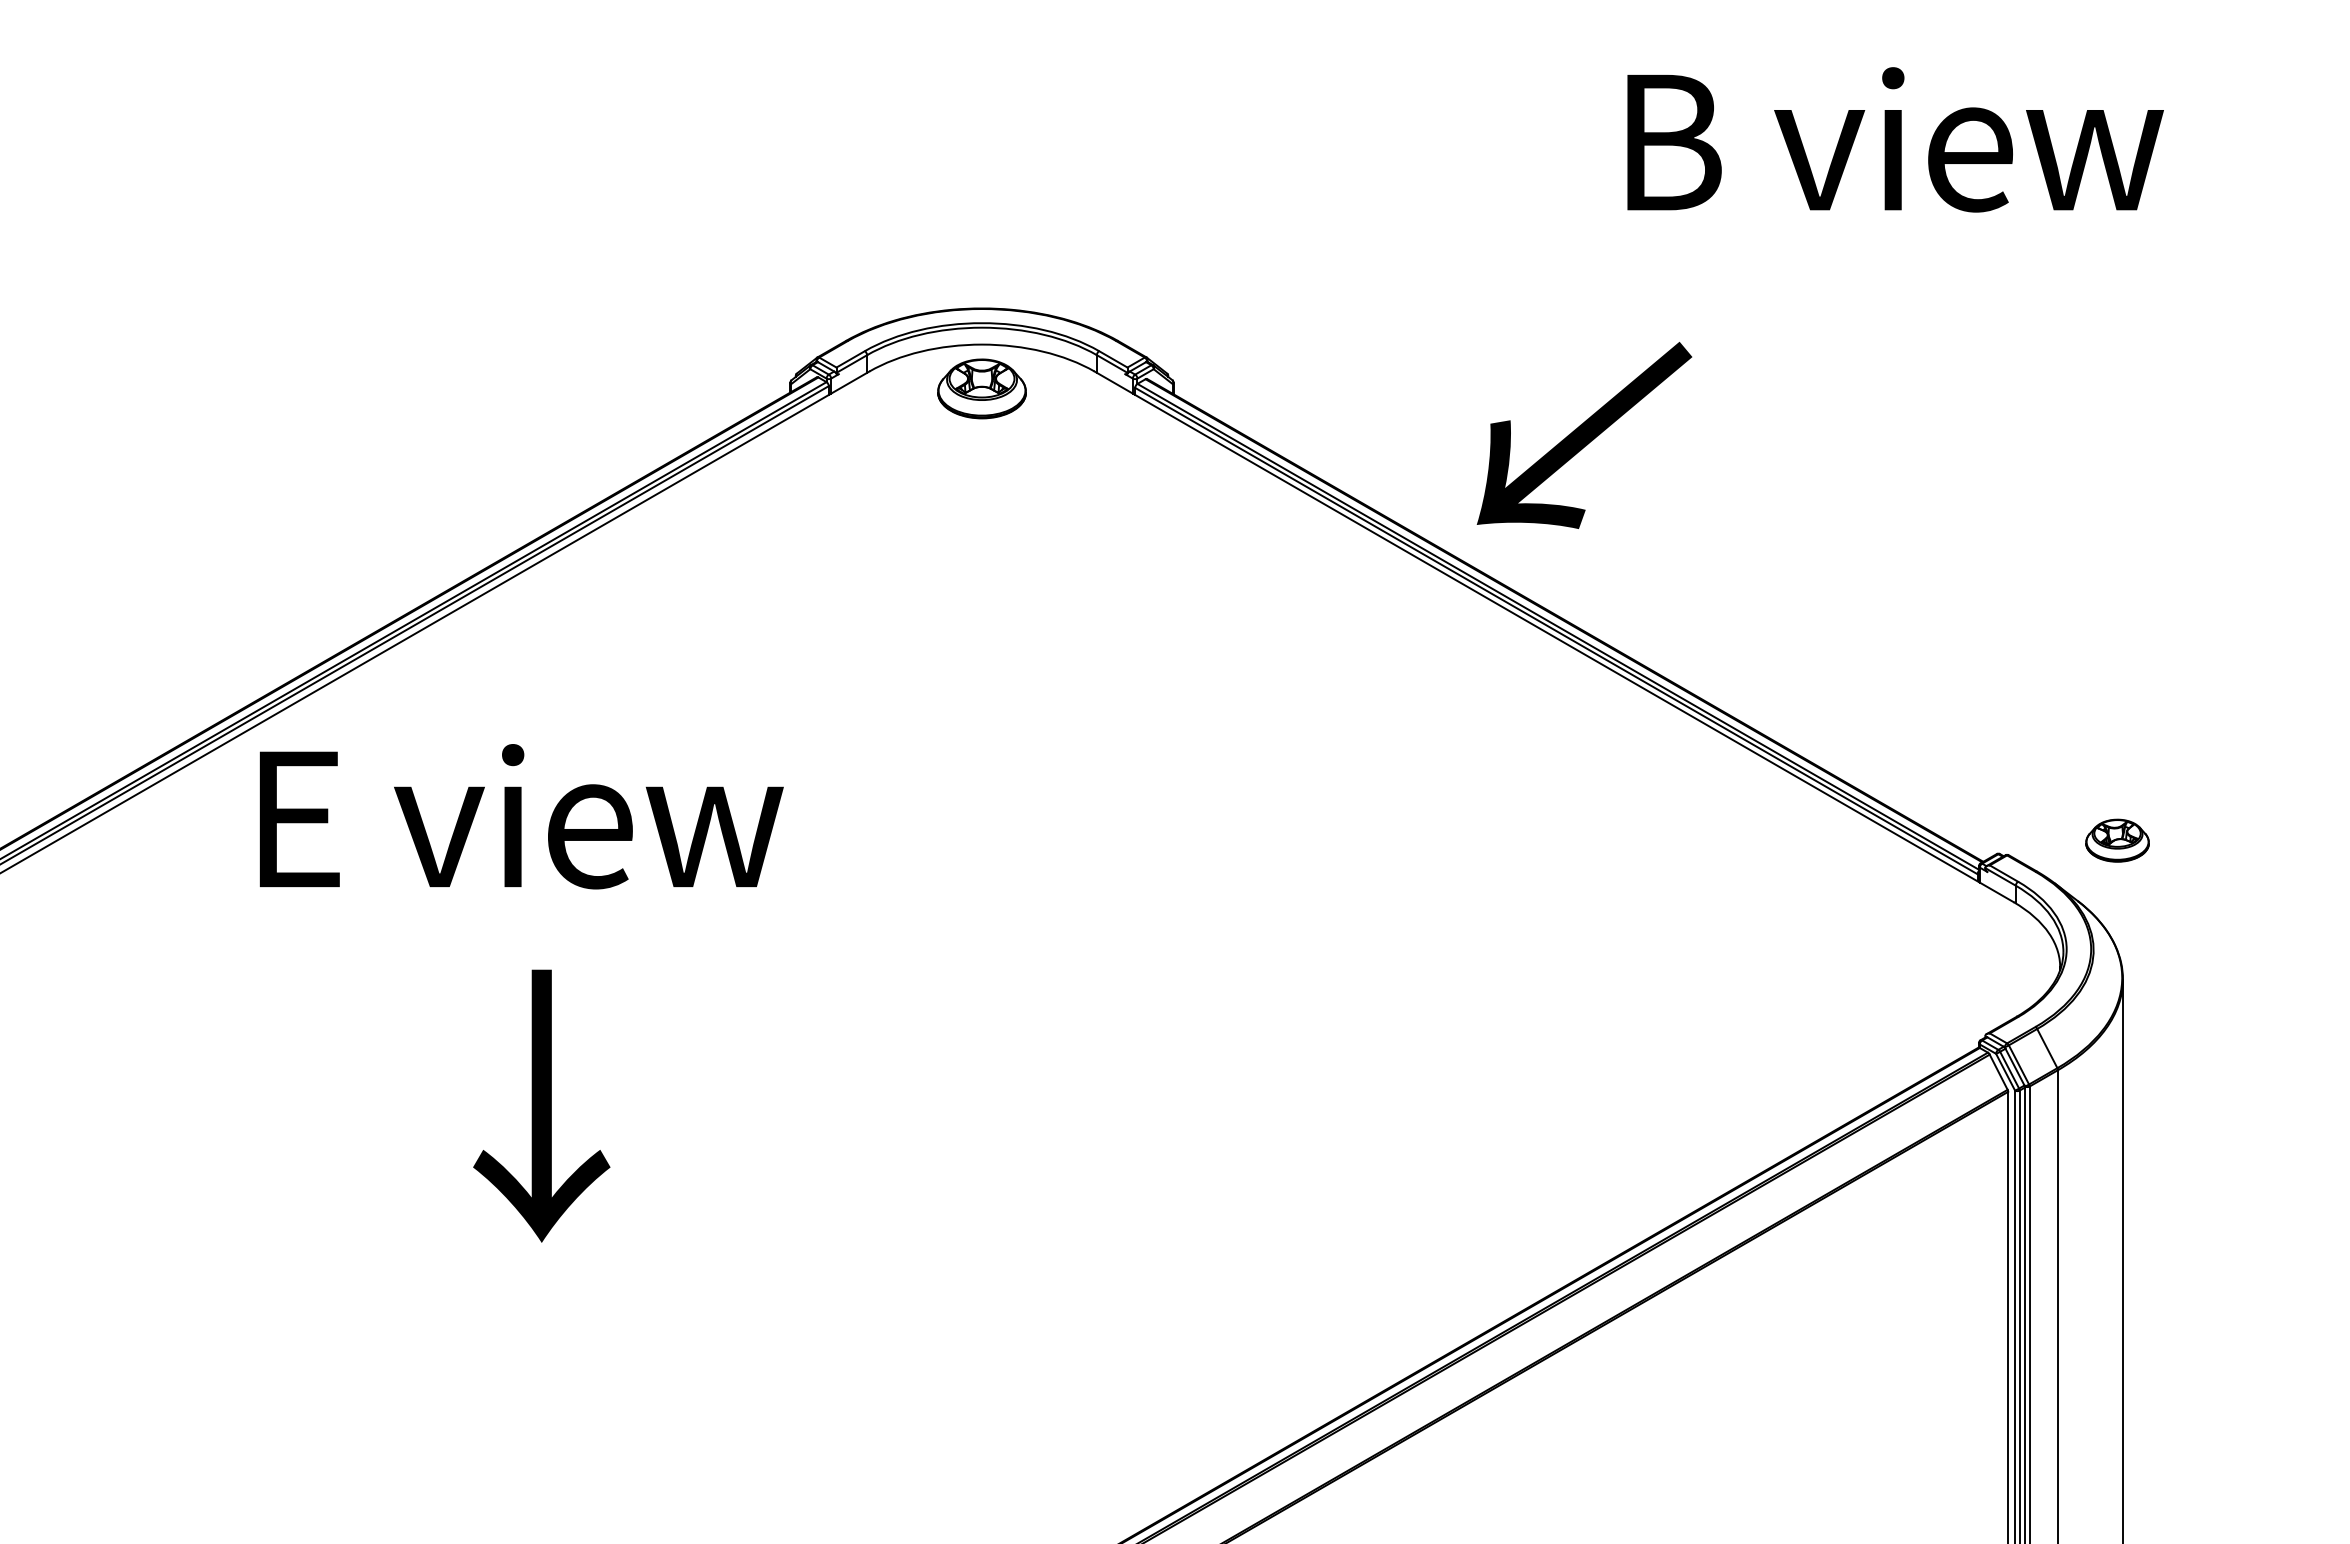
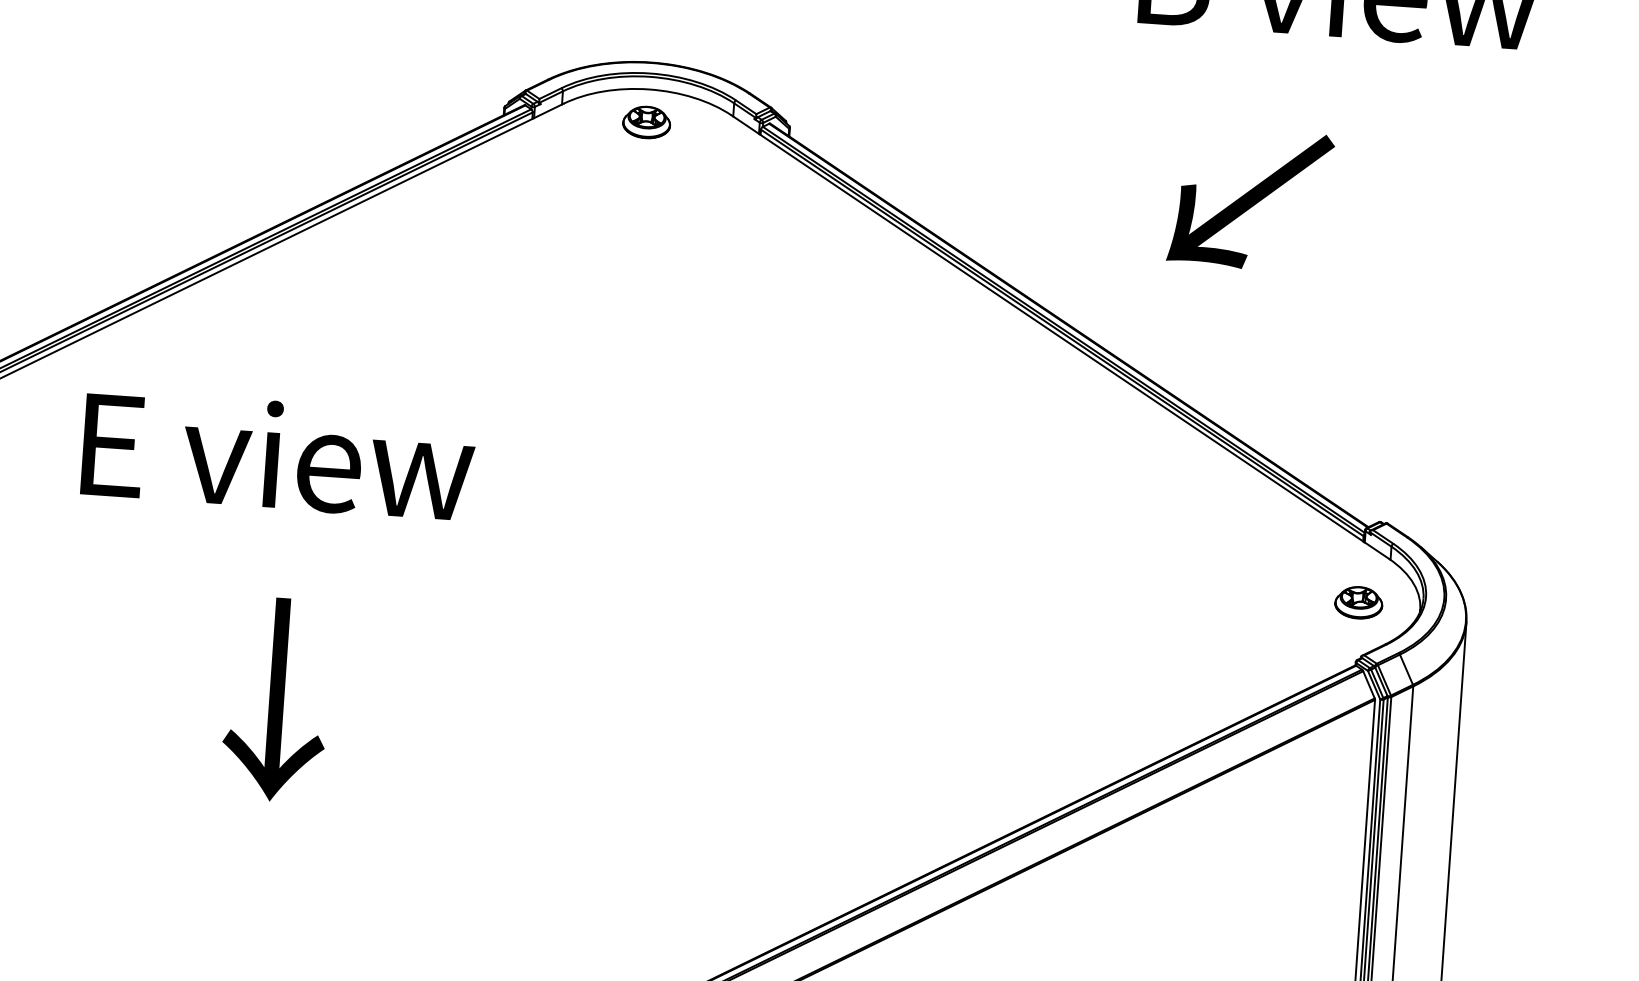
part: (981, 388) -> (646, 122), size x0.71
text: (1584, 435) -> (1250, 199), moved
text: (521, 816) -> (278, 455), moved
part: (2117, 840) -> (1358, 602), moved
text: (541, 1105) -> (276, 699), moved

